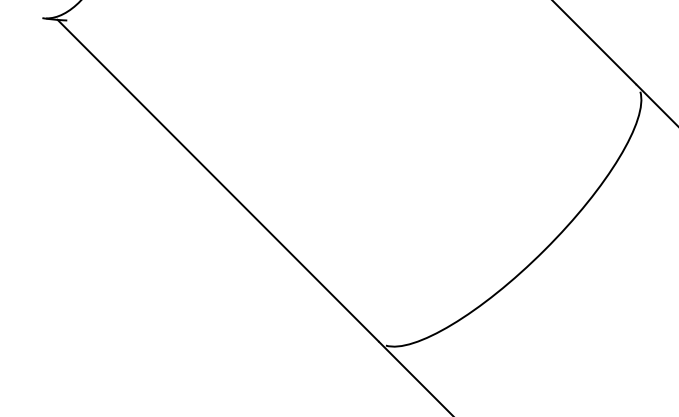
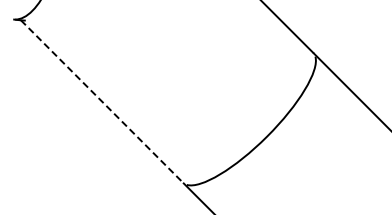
line: (219, 180) -> (102, 101), solid -> dashed

